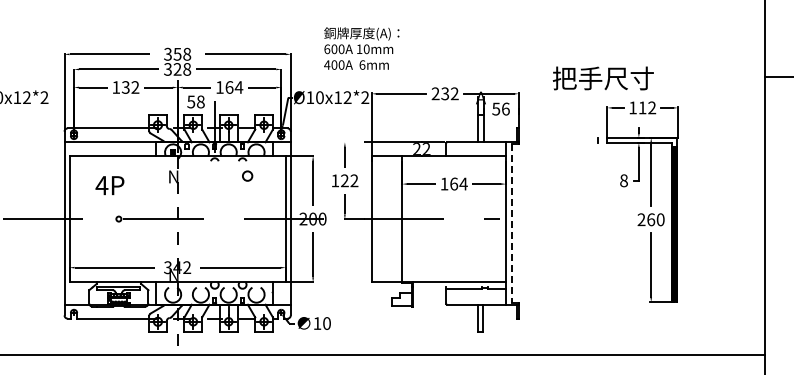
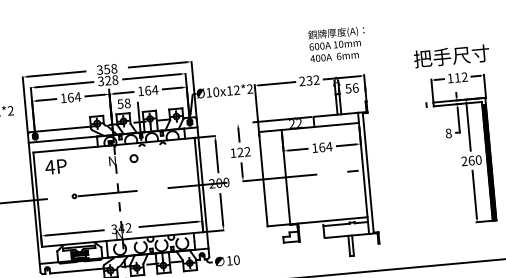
text: (361, 48) -> (337, 44), moved
text: (602, 78) -> (451, 56), moved
text: (130, 87) -> (74, 97), 132 -> 164
circle: (247, 175) -> (133, 158), moved
text: (109, 185) -> (55, 166), moved
line: (512, 223) -> (368, 172), dashed -> solid

